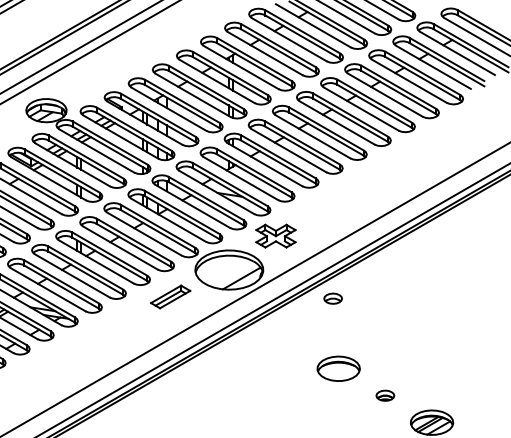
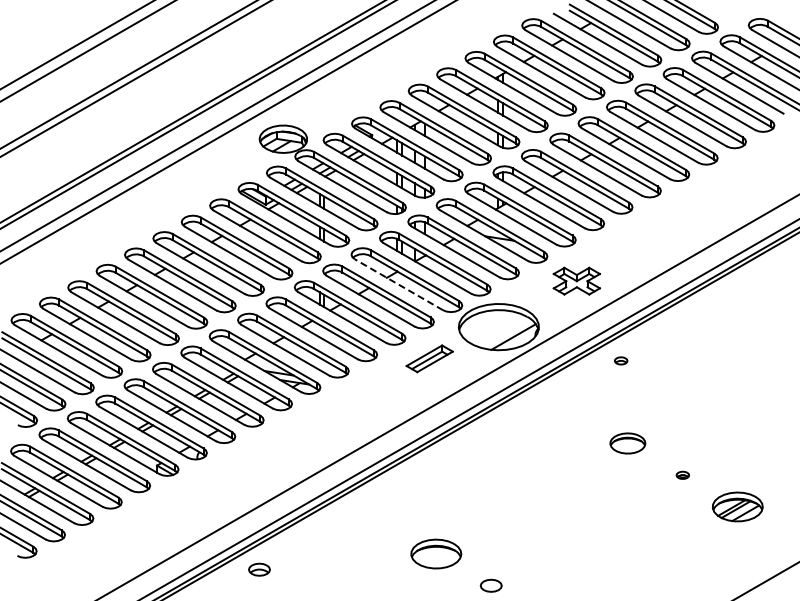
line: (144, 233) -> (398, 284), solid -> dashed
part: (275, 235) -> (576, 280), moved
part: (332, 298) -> (620, 360), size x0.6
part: (338, 368) -> (627, 443), size x0.7
part: (385, 395) -> (682, 475), size x0.6

